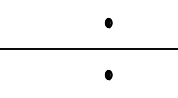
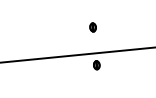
part: (108, 23) -> (92, 27), moved
part: (108, 75) -> (96, 65), moved

